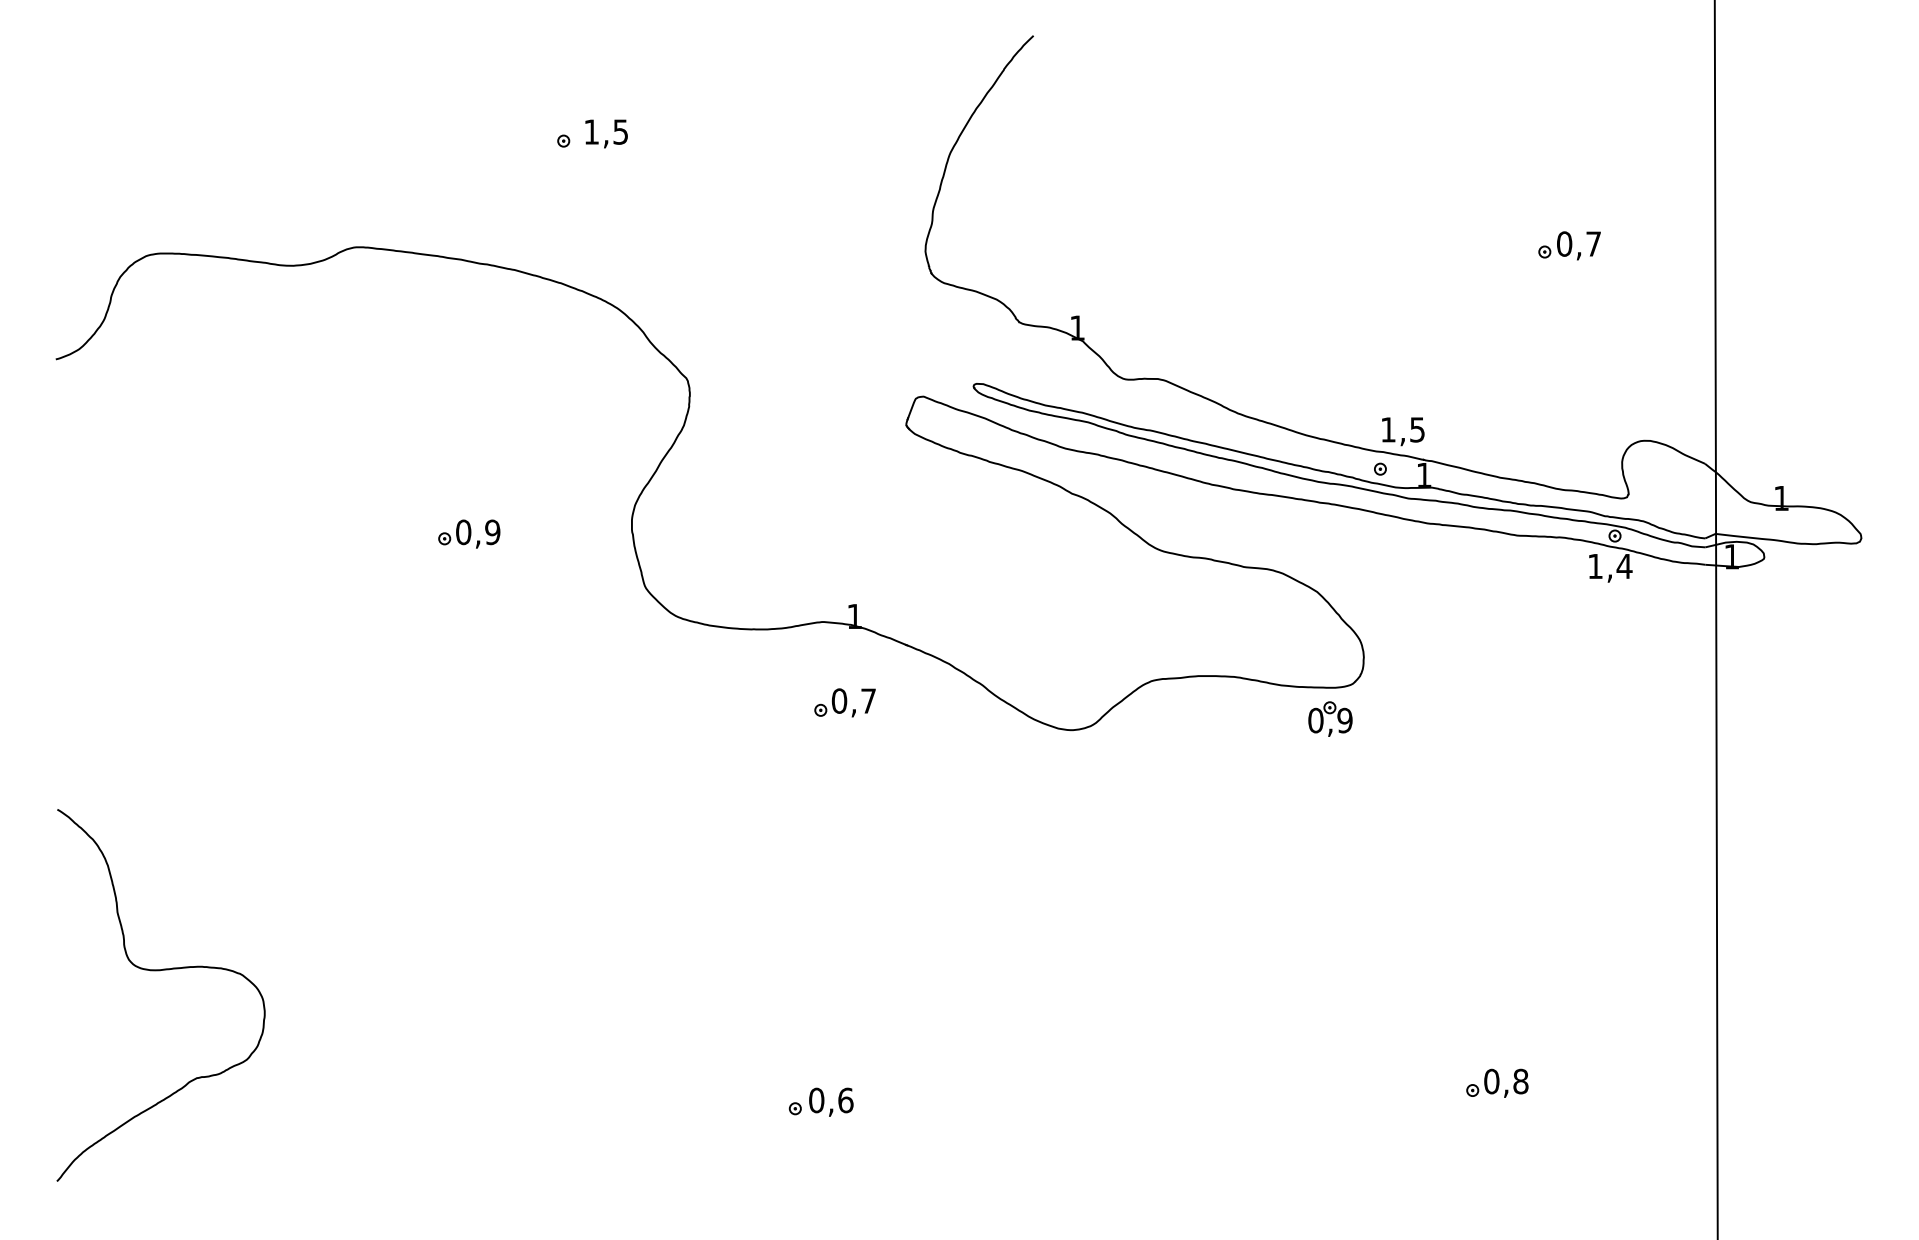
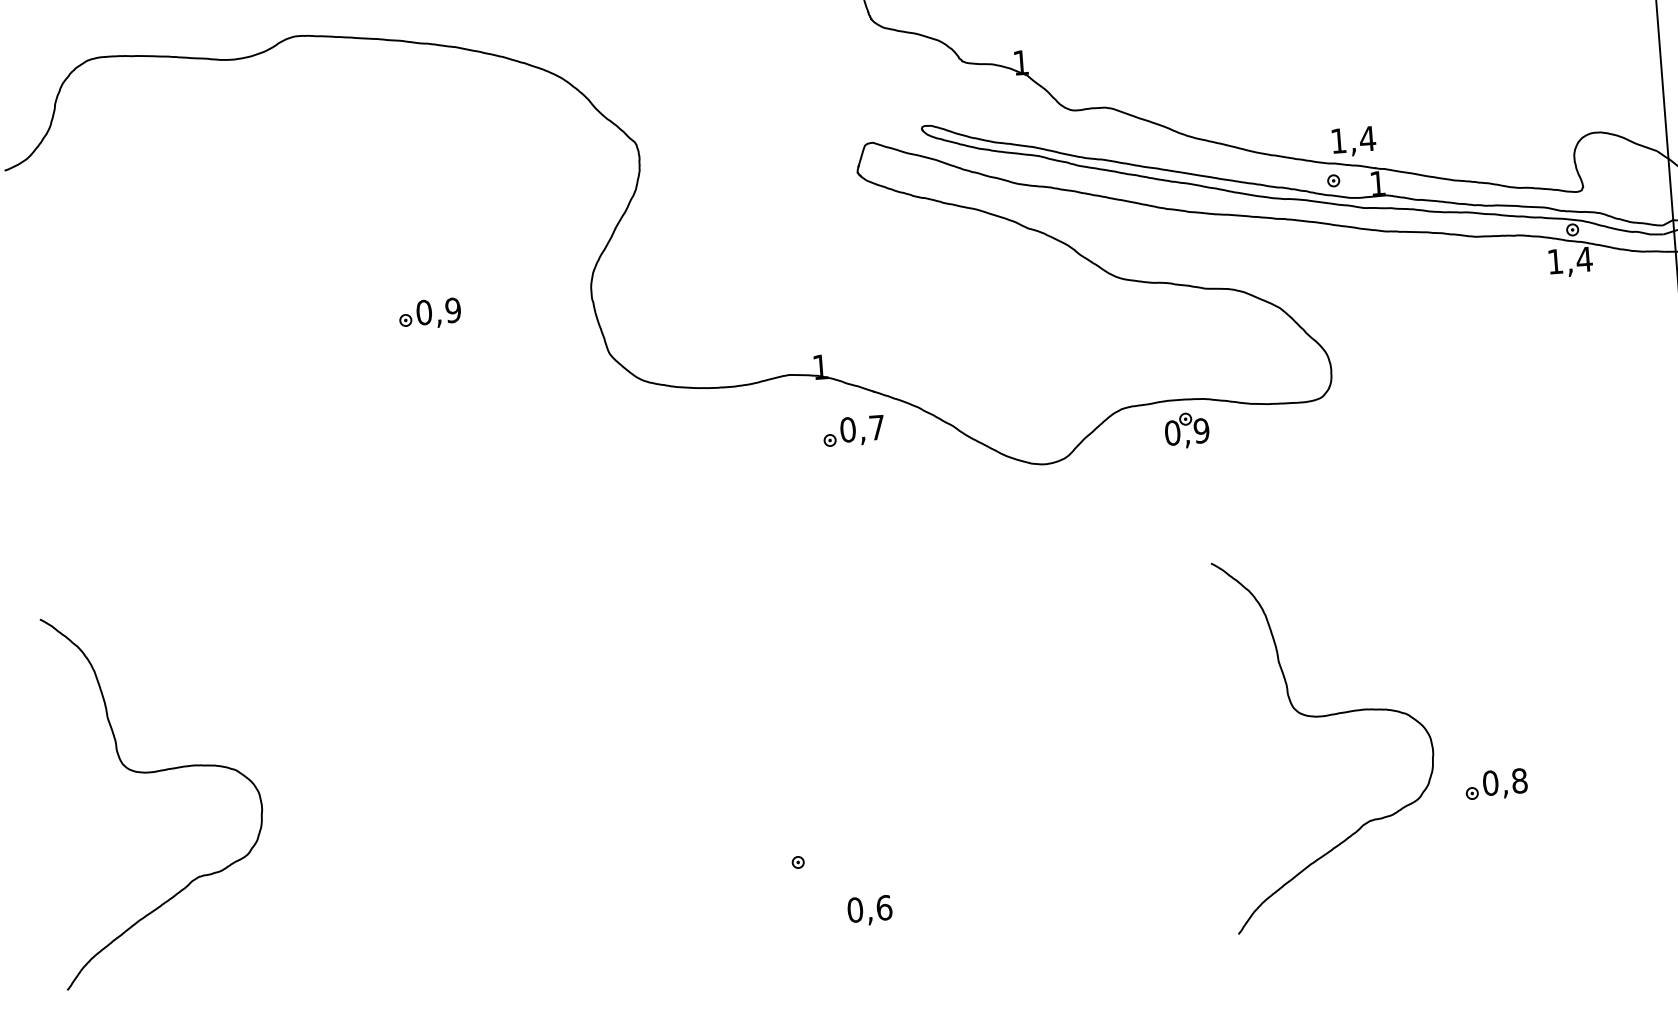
text: (1417, 429) -> (1367, 138), 1,5 -> 1,4
part: (844, 702) -> (853, 430), moved
part: (1330, 718) -> (1187, 429), moved
curve: (1332, 1003) -> (1325, 717), added
text: (831, 1101) -> (870, 909), moved

